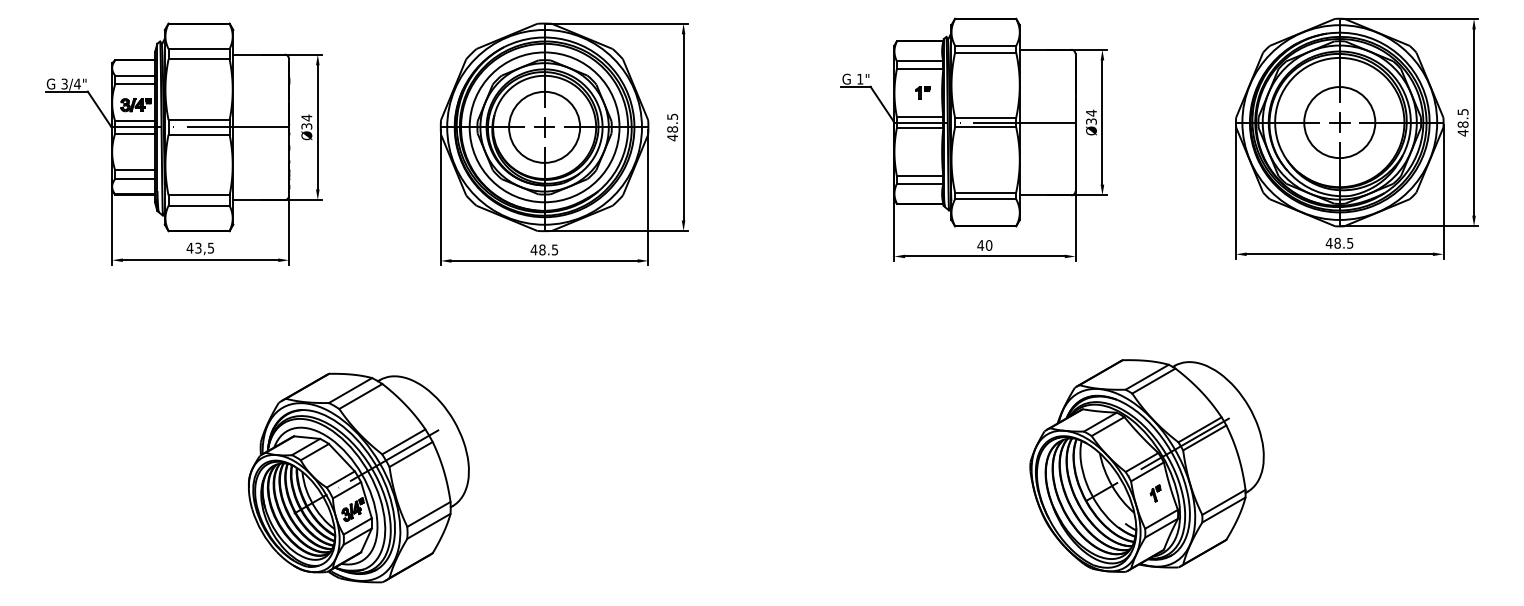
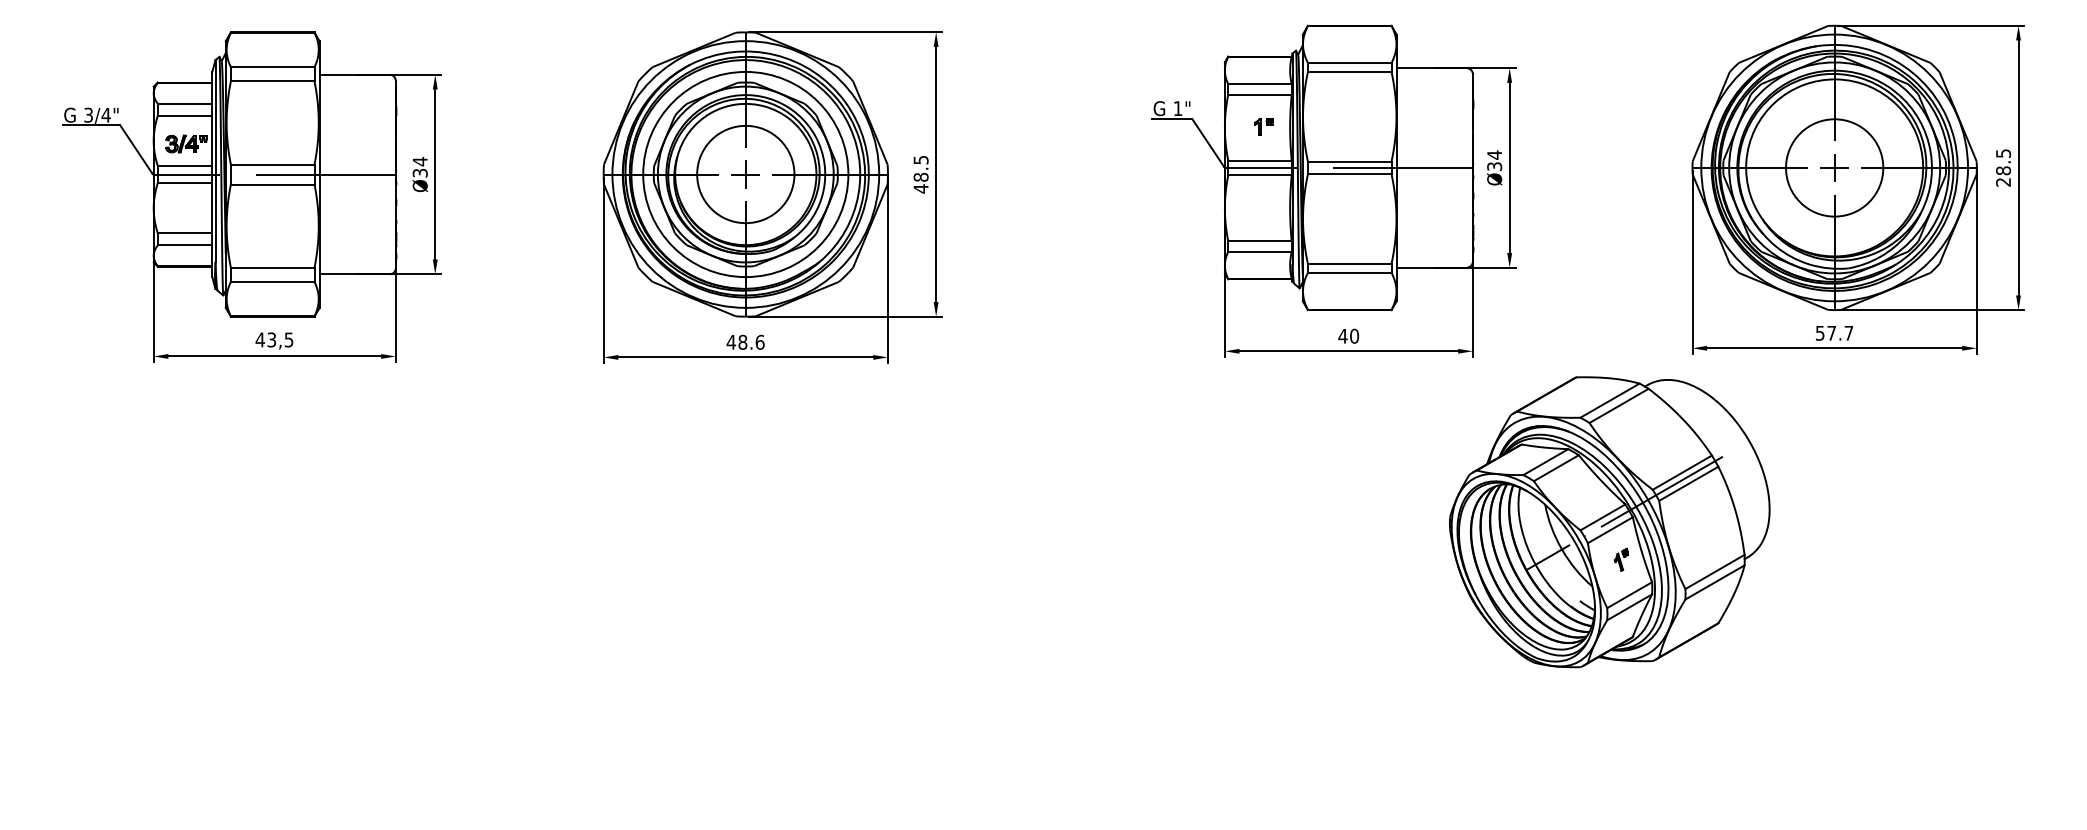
text: (1463, 133) -> (2003, 182), 48.5 -> 28.5
text: (1339, 242) -> (1834, 332), 48.5 -> 57.7
text: (554, 249) -> (759, 341), 48.5 -> 48.6
part: (1146, 466) -> (1609, 522), moved
part: (358, 477) -> (491, 654), removed

